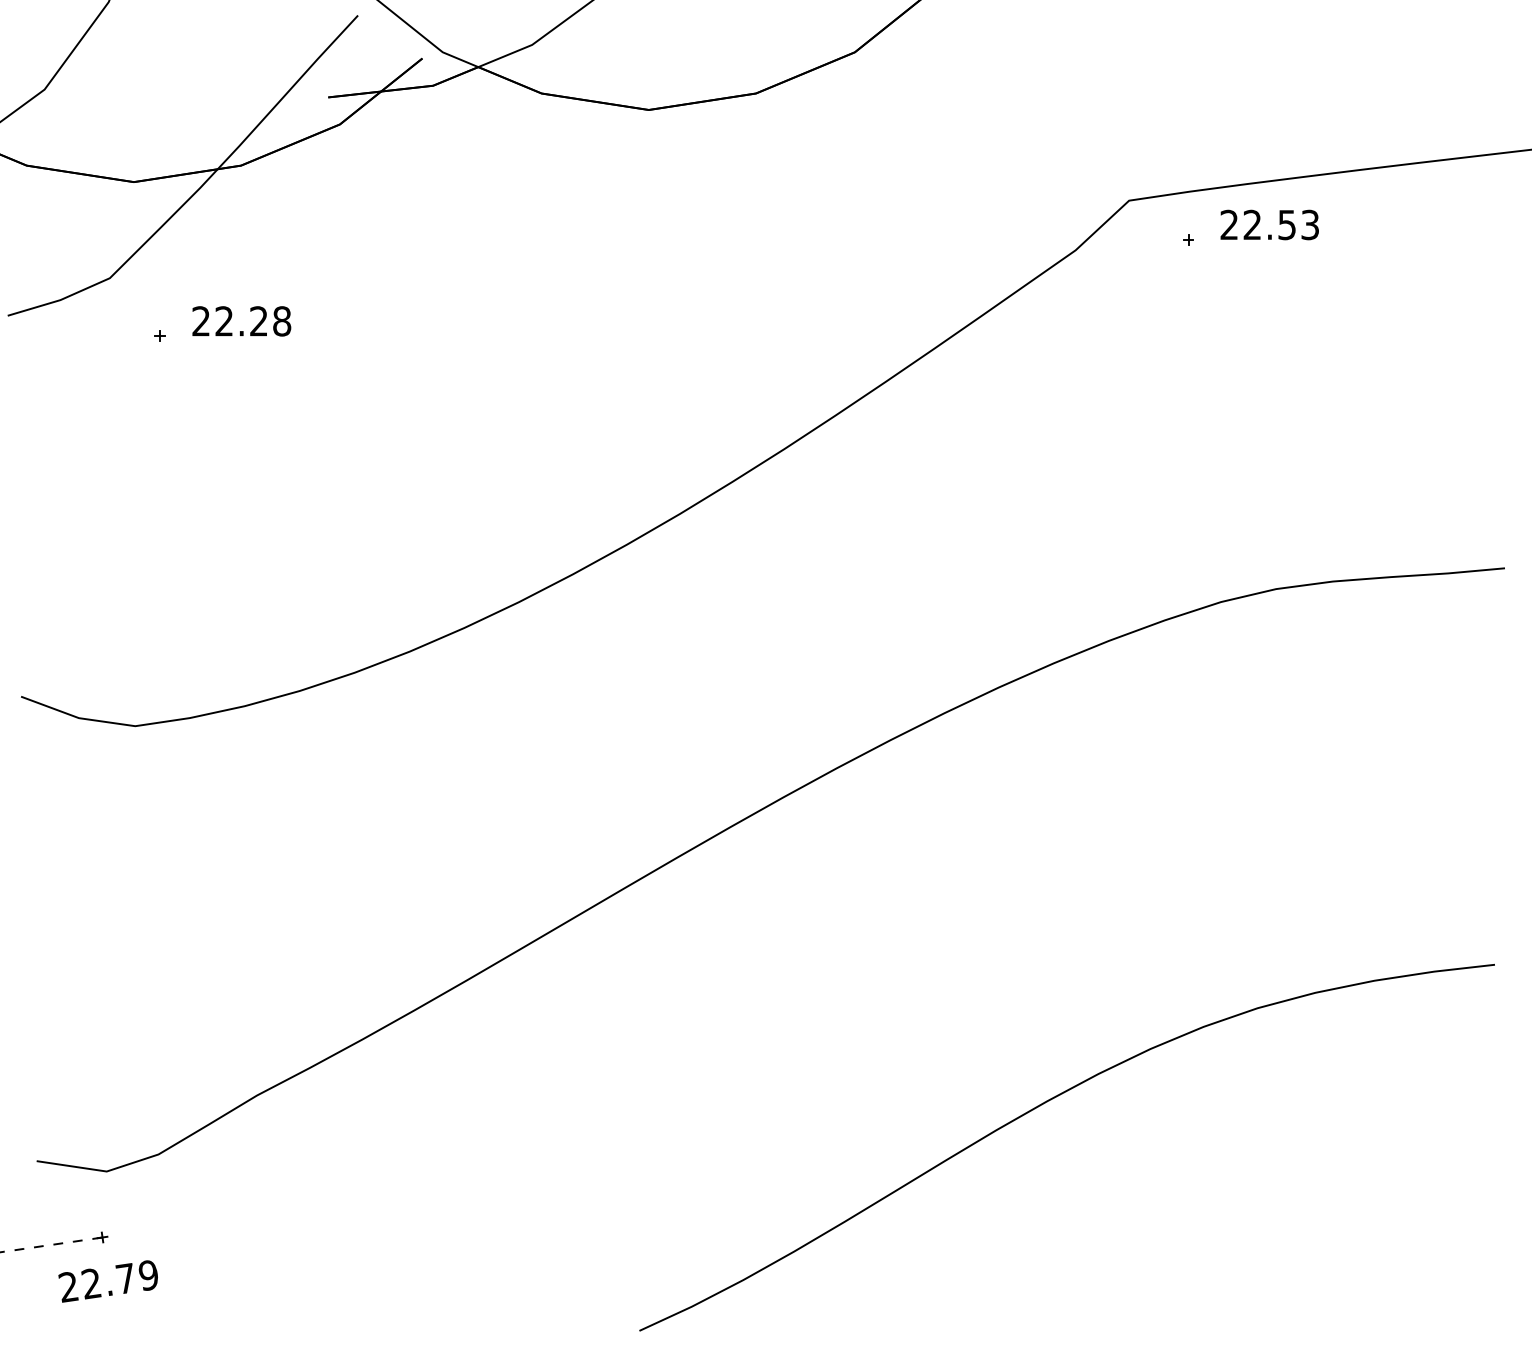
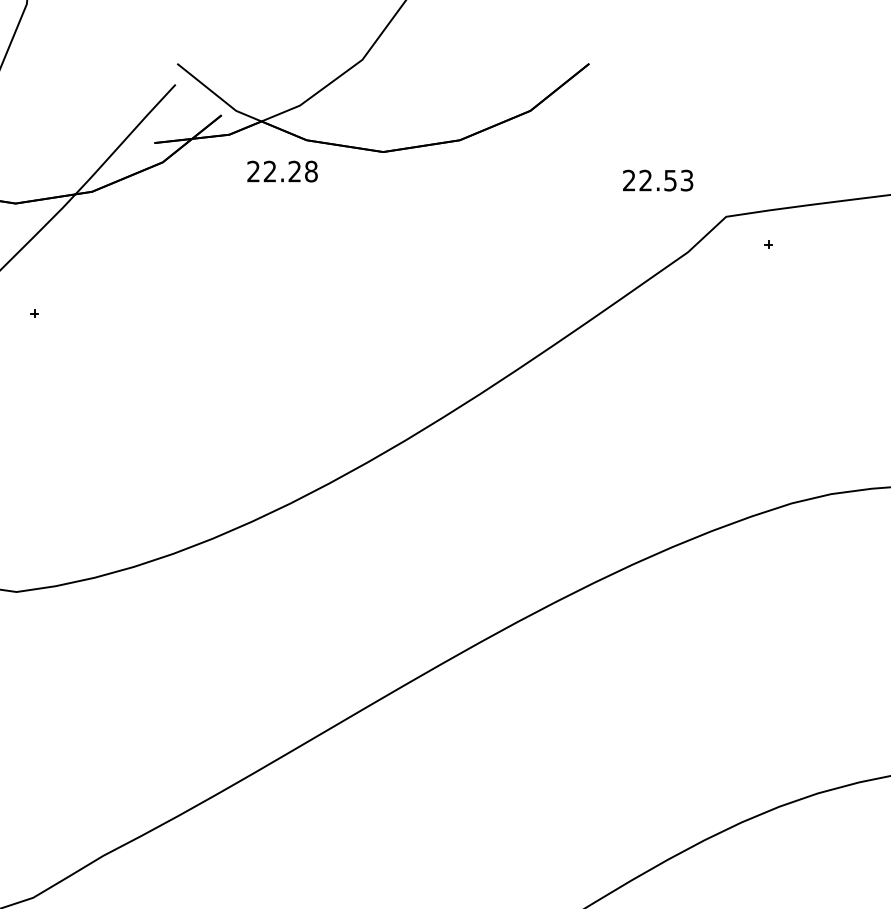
text: (1269, 224) -> (657, 180), moved
text: (241, 321) -> (282, 171), moved

